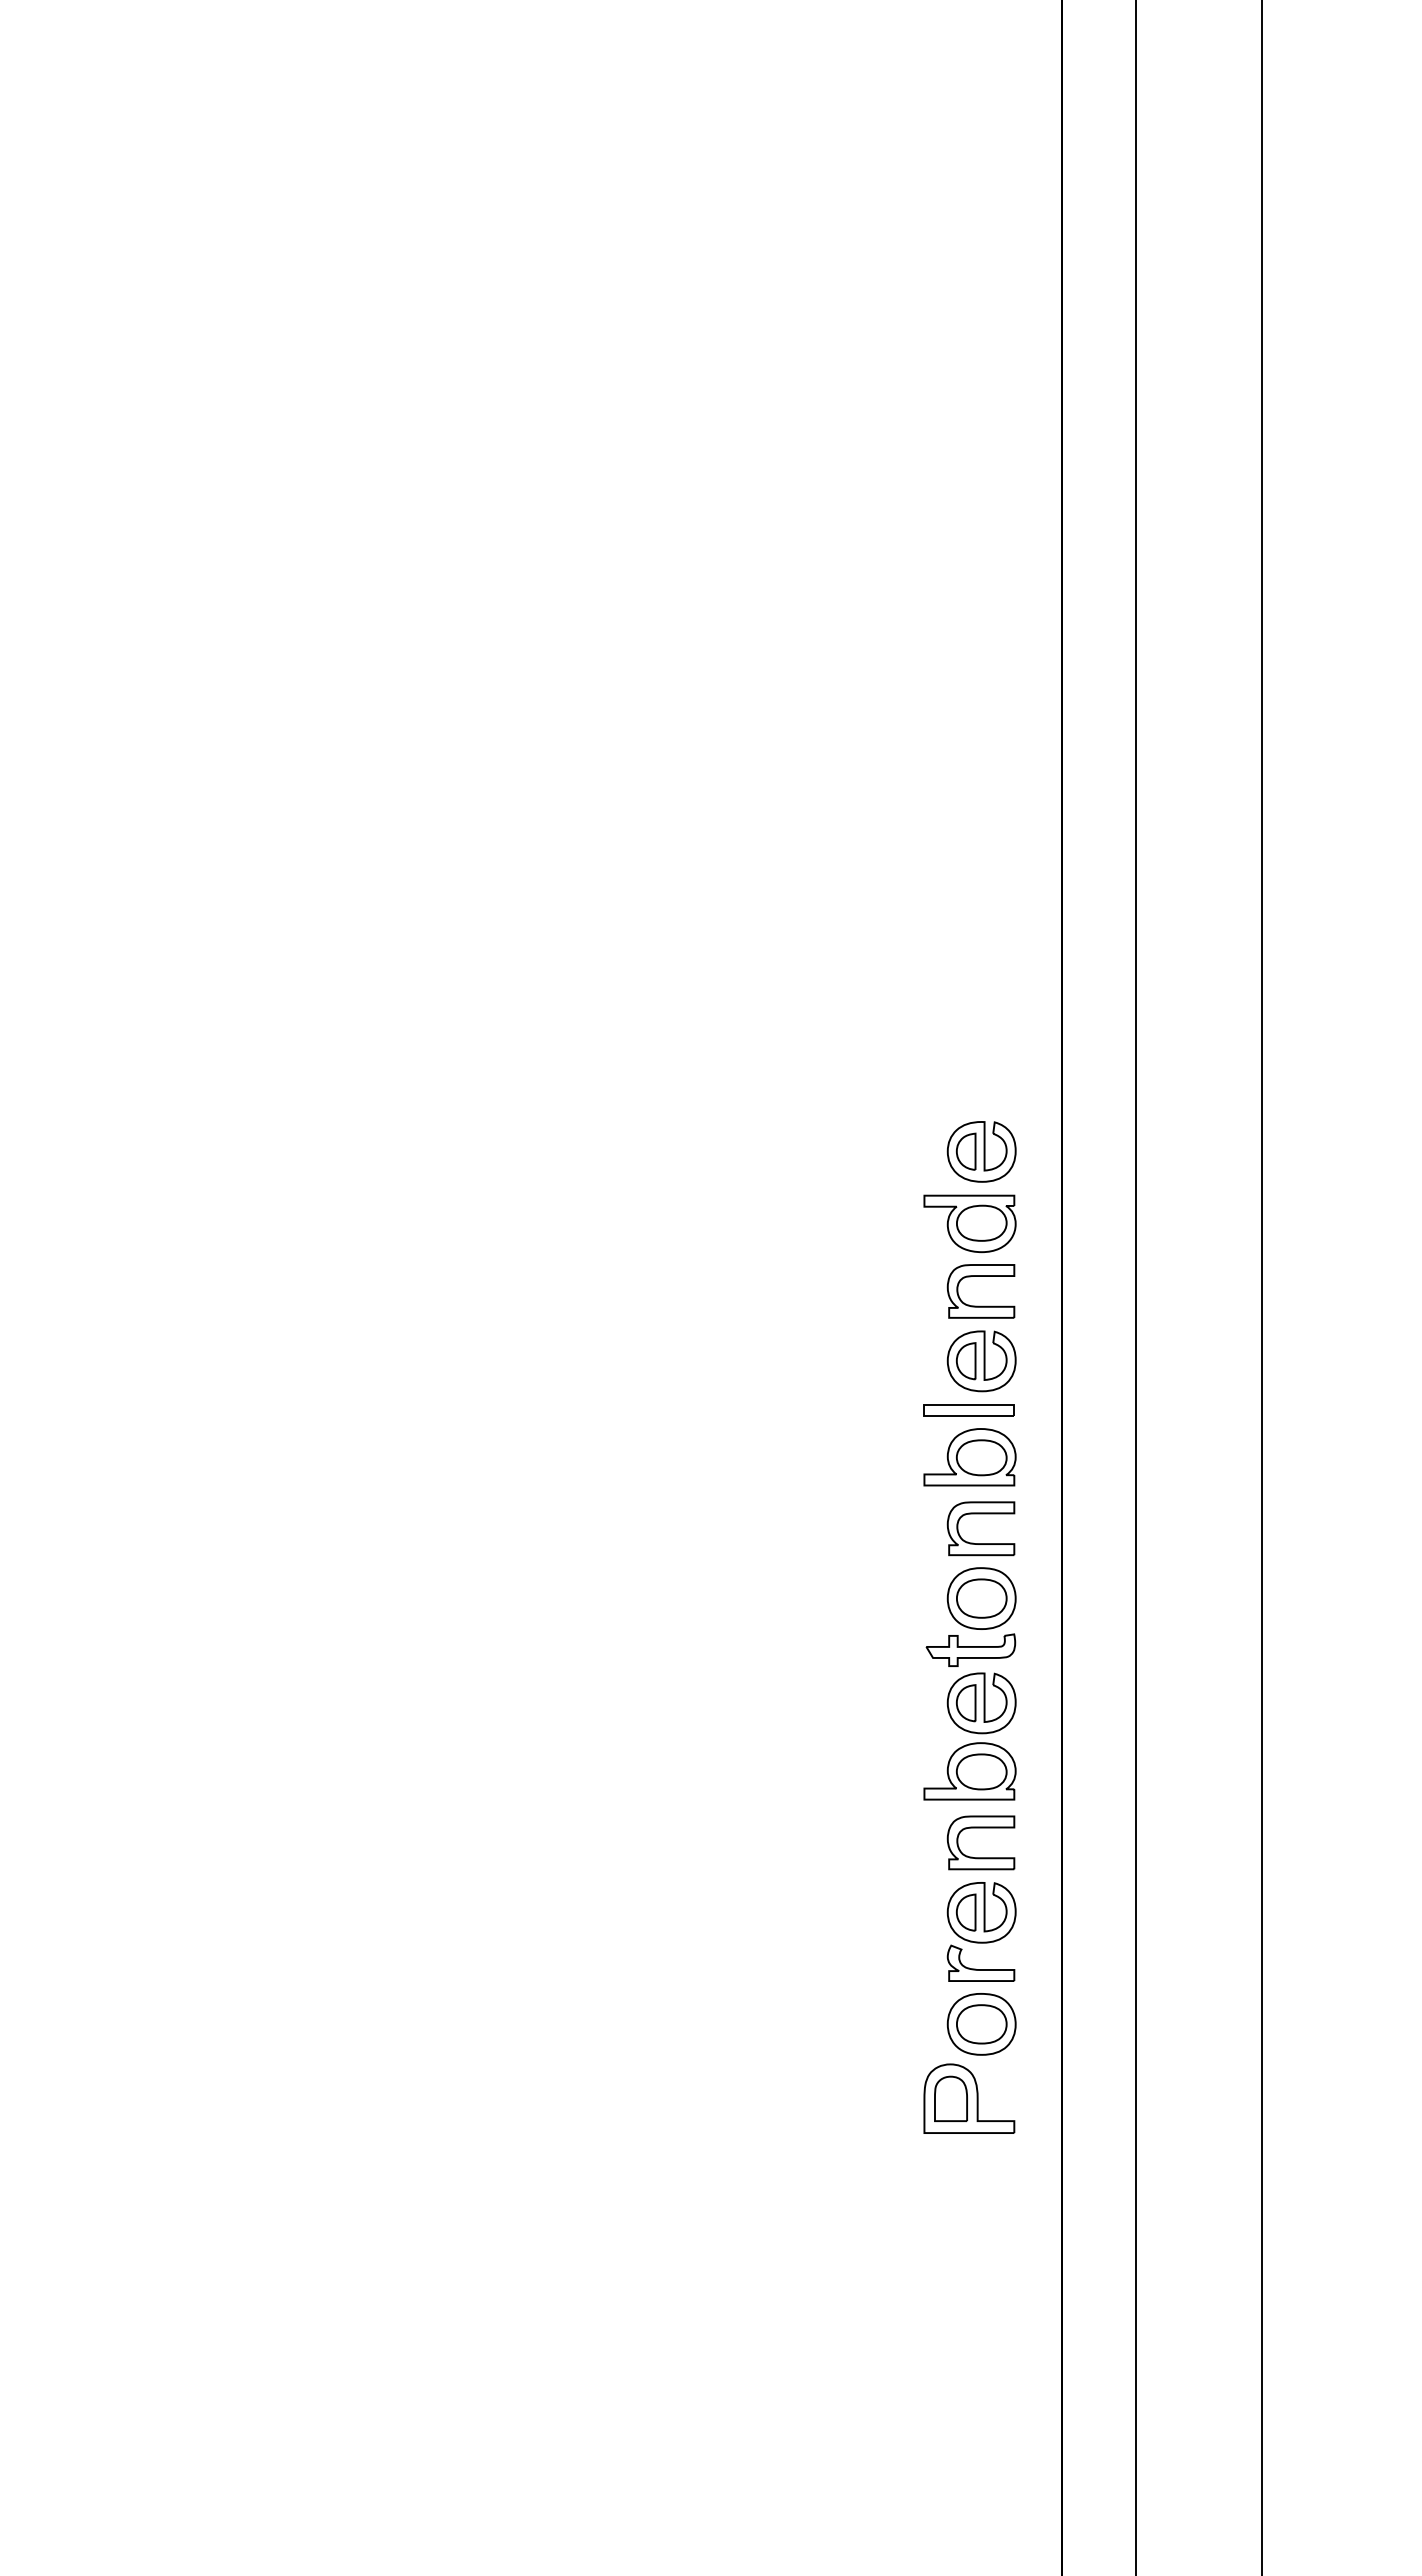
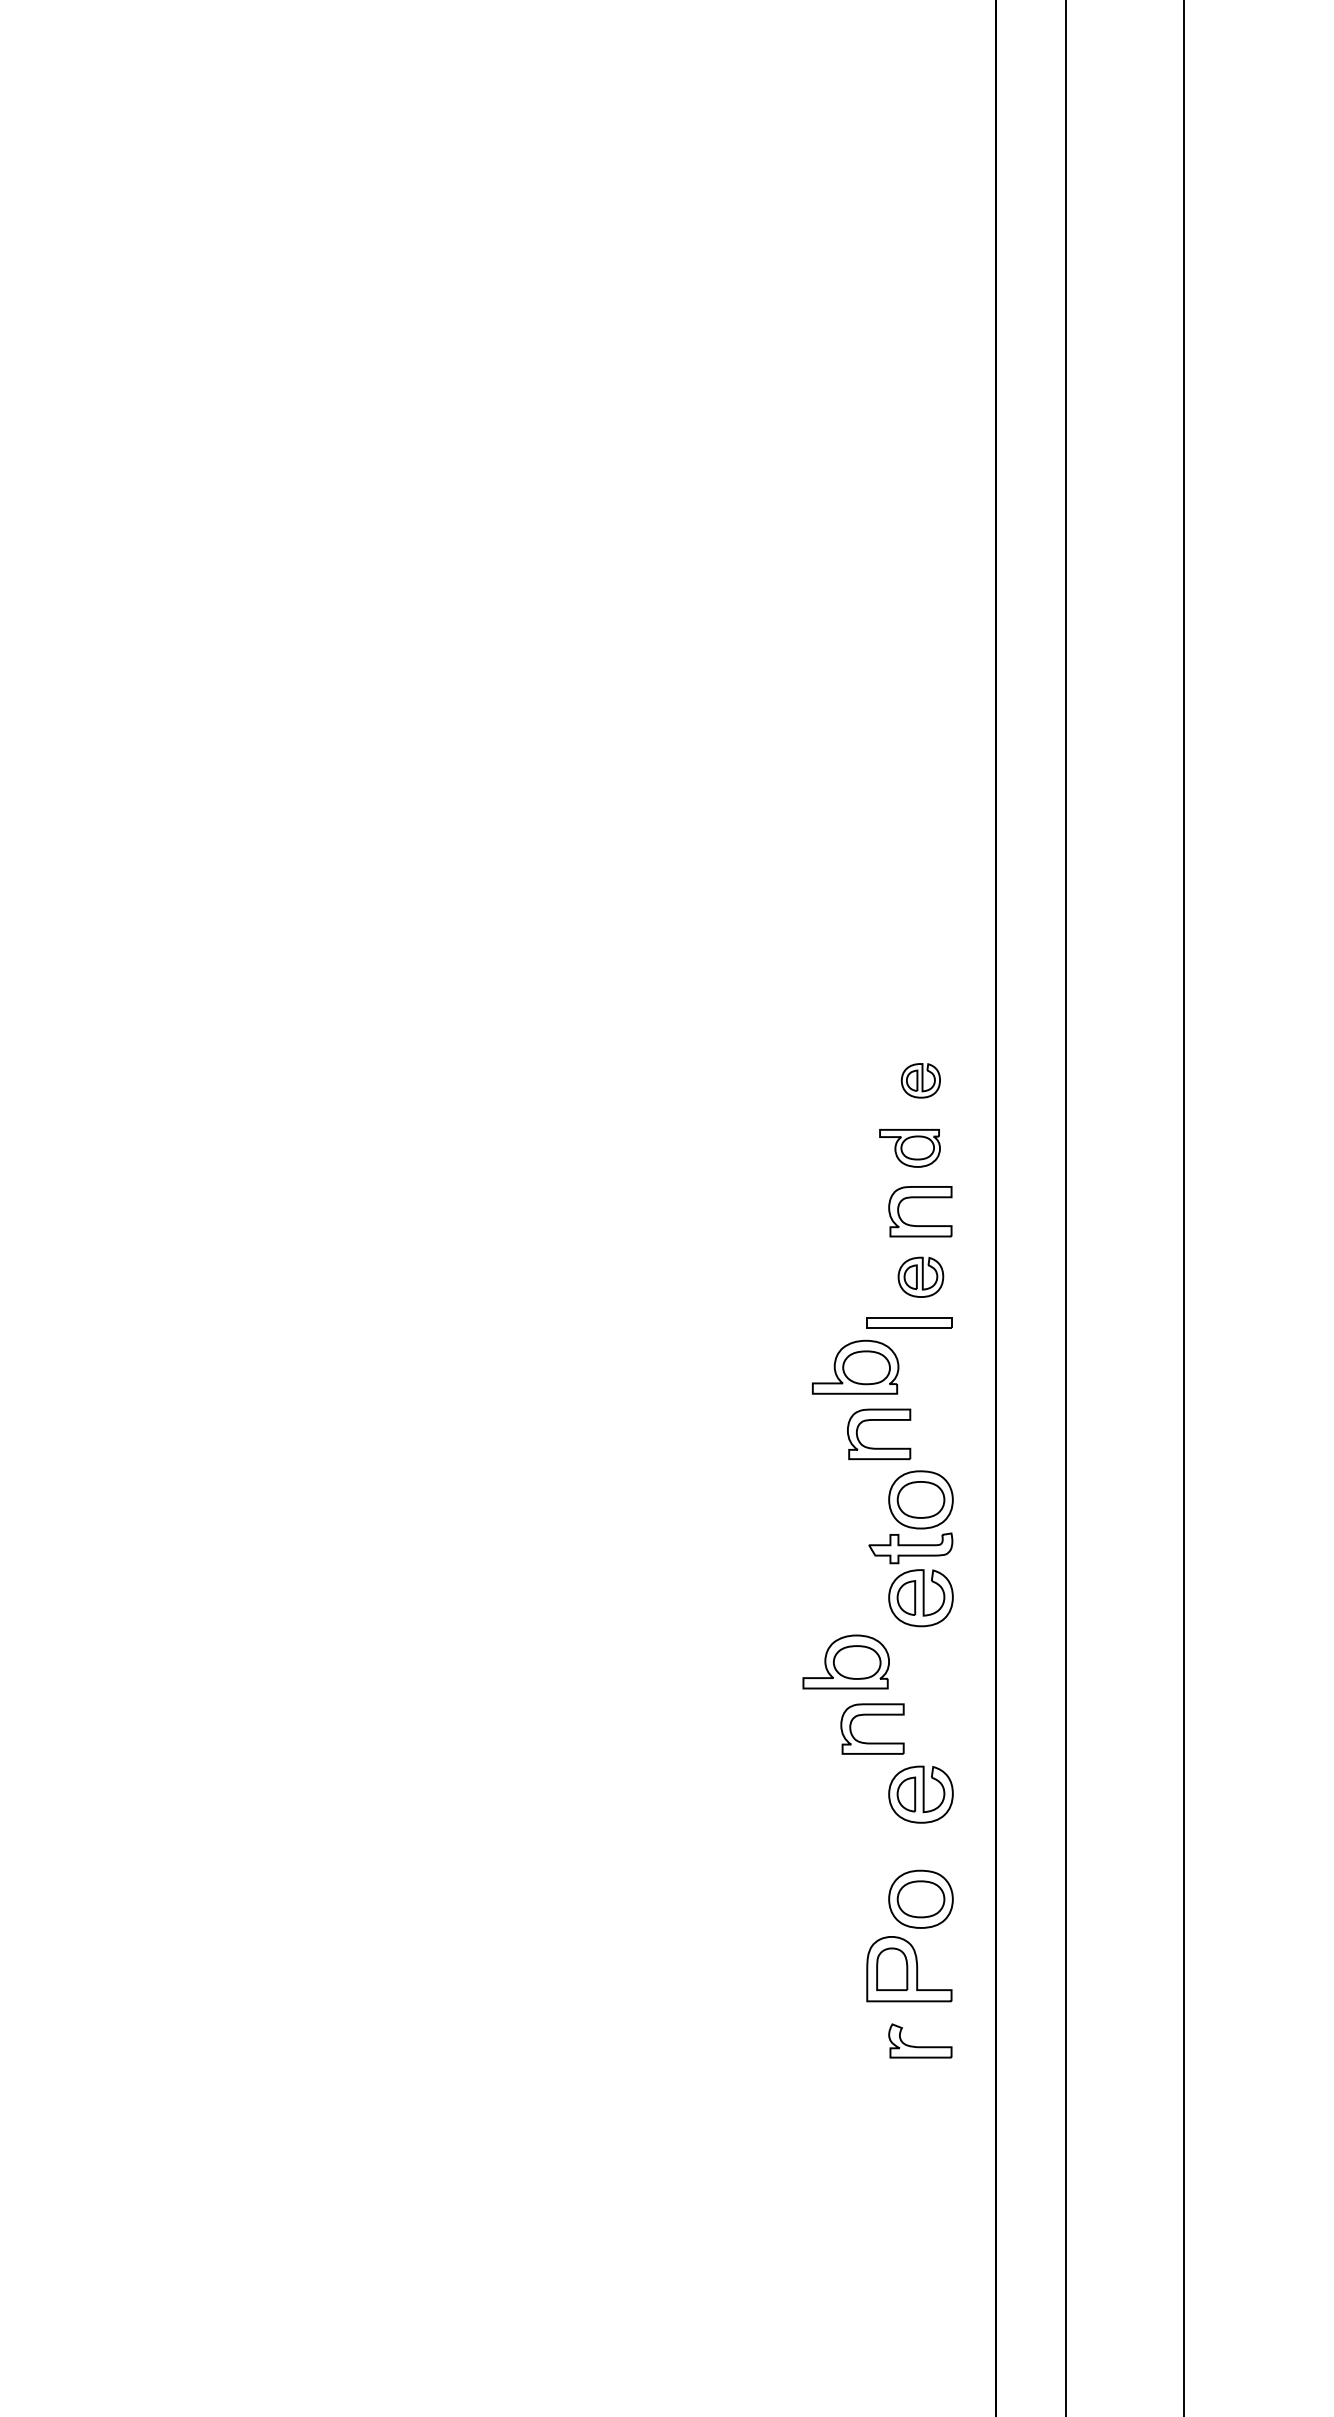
part: (981, 1151) -> (920, 1080), size x0.6
part: (969, 1223) -> (909, 1147), size x0.7
part: (981, 1361) -> (920, 1277), size x0.7
part: (969, 1457) -> (855, 1367), moved
part: (980, 1514) -> (878, 1421), moved
part: (969, 1771) -> (845, 1662), moved
part: (980, 1828) -> (871, 1715), moved
part: (980, 1969) -> (919, 2046), moved

